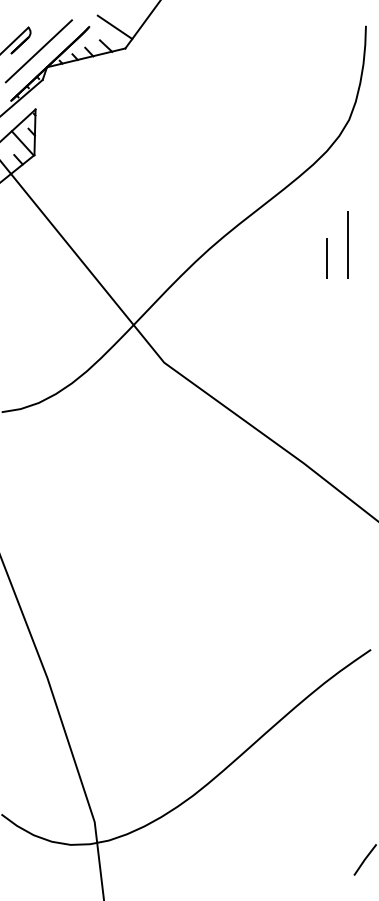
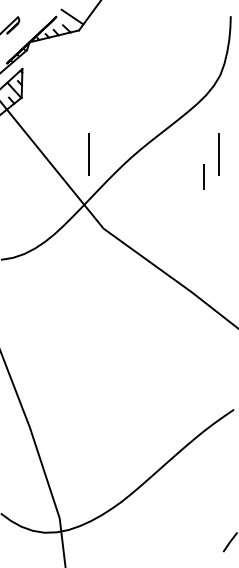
line: (38, 50) -> (24, 31), removed
line: (140, 245) -> (88, 154), added
line: (325, 257) -> (203, 176), moved

